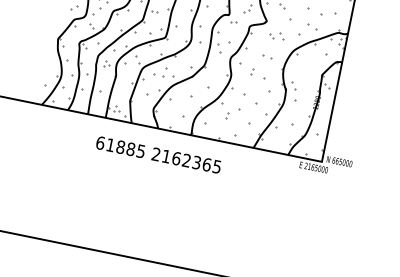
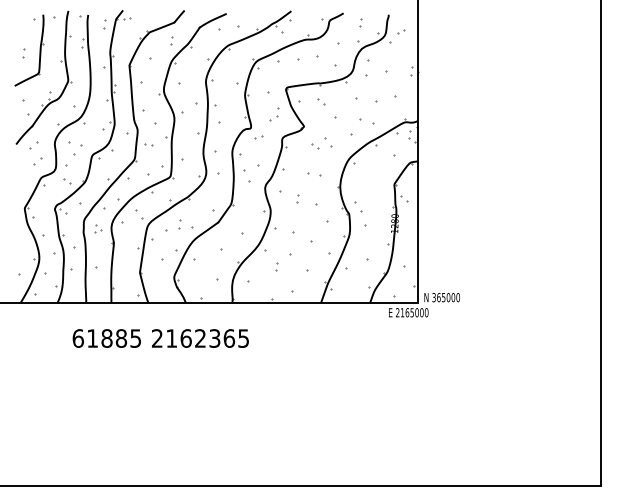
part: (164, 72) -> (179, 224), size x0.62
part: (117, 109) -> (124, 287), removed
text: (158, 154) -> (160, 338), moved
text: (333, 160) -> (433, 297), 665000 -> 365000

